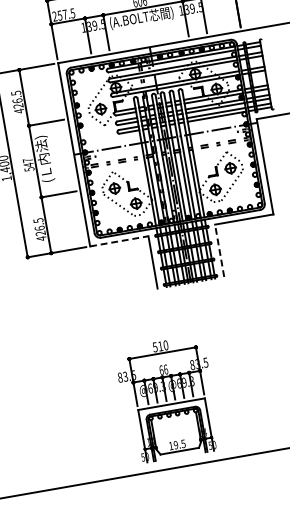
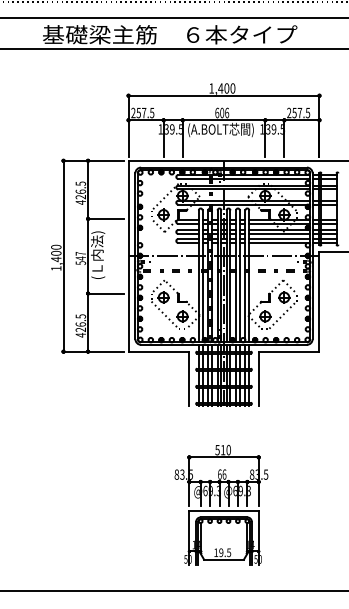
line: (119, 241) -> (159, 351), dashed -> solid
line: (219, 250) -> (258, 378), dashed -> solid
part: (168, 398) -> (221, 504), moved

